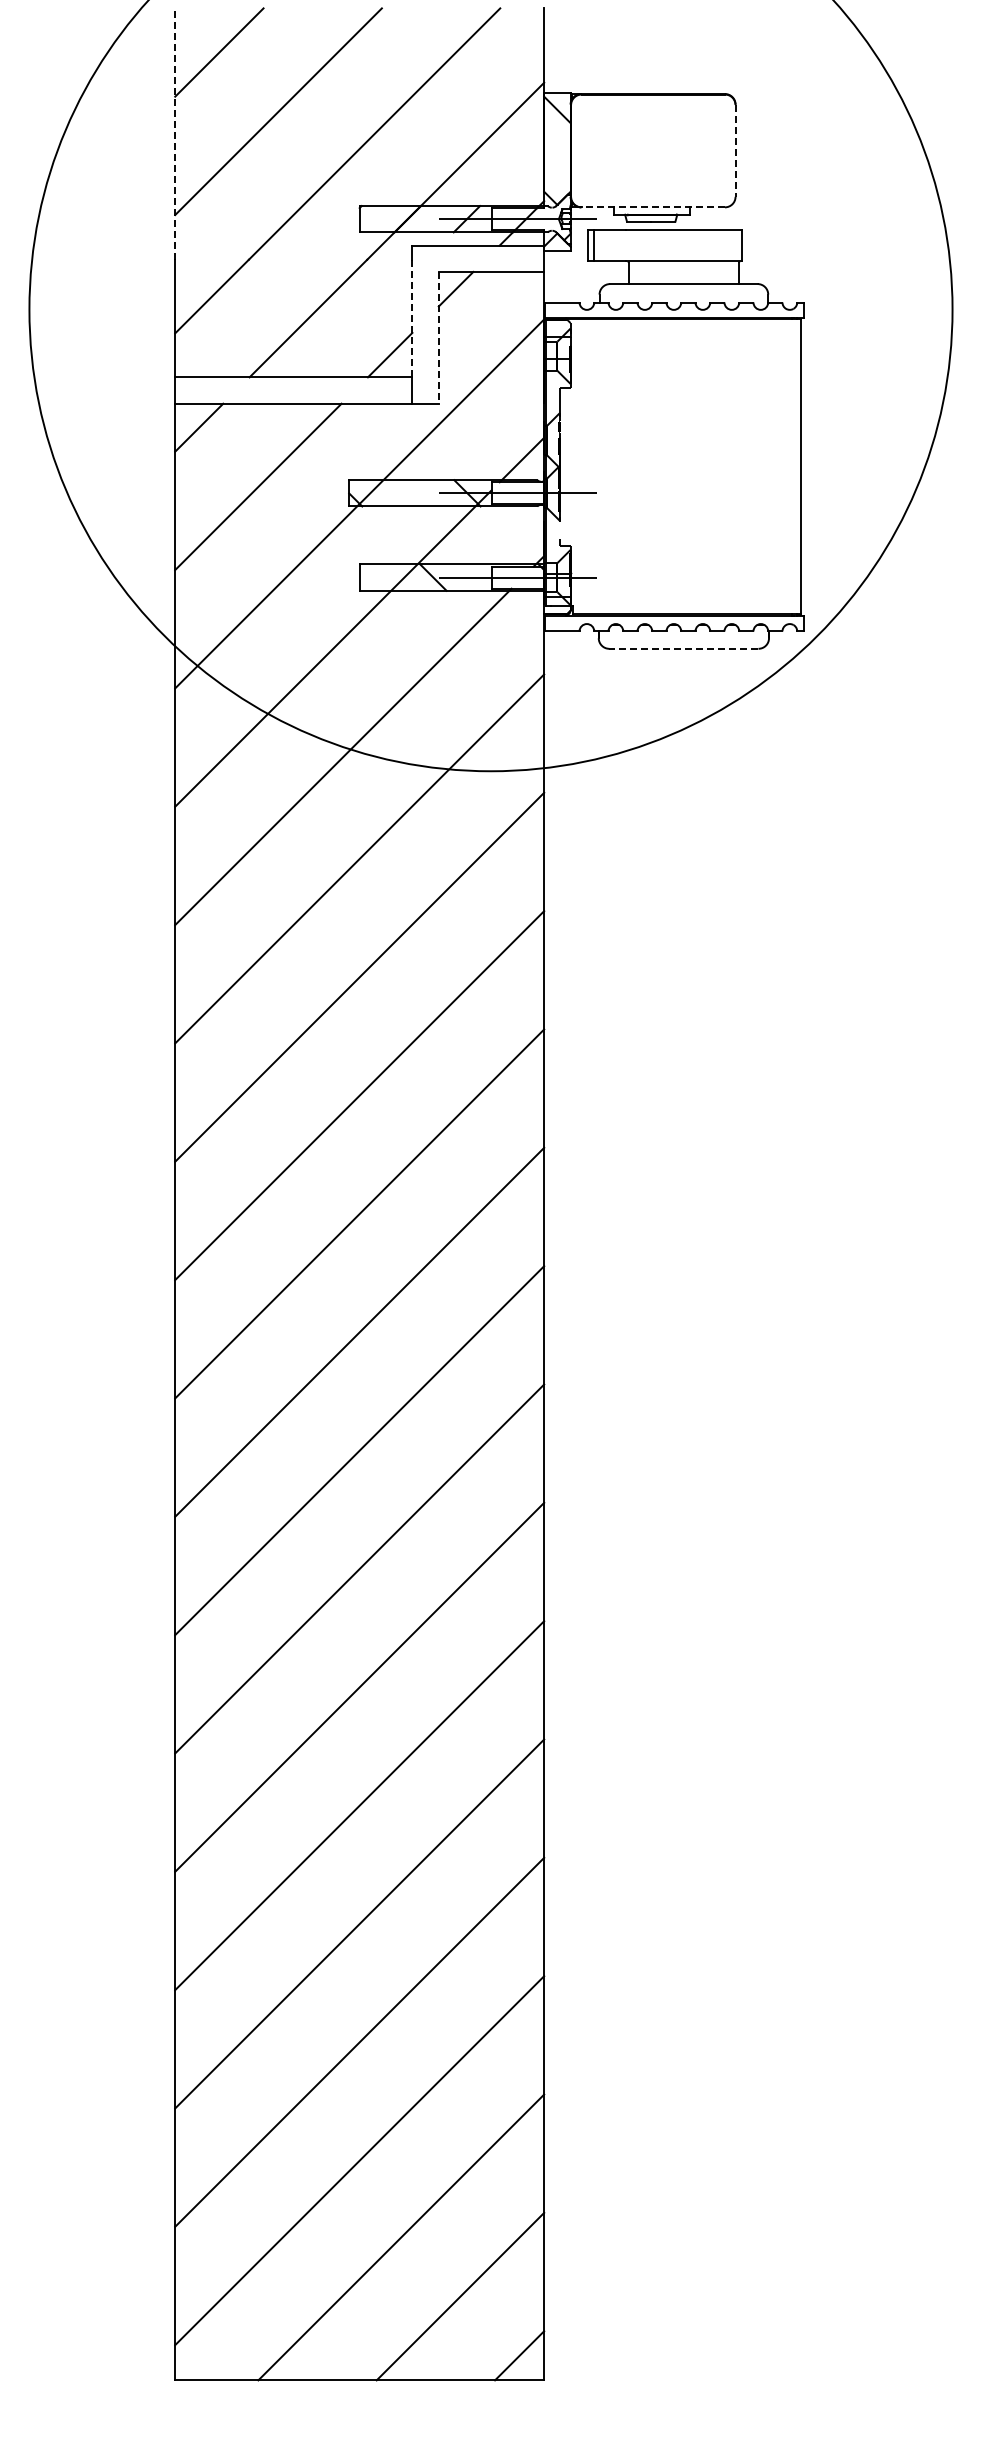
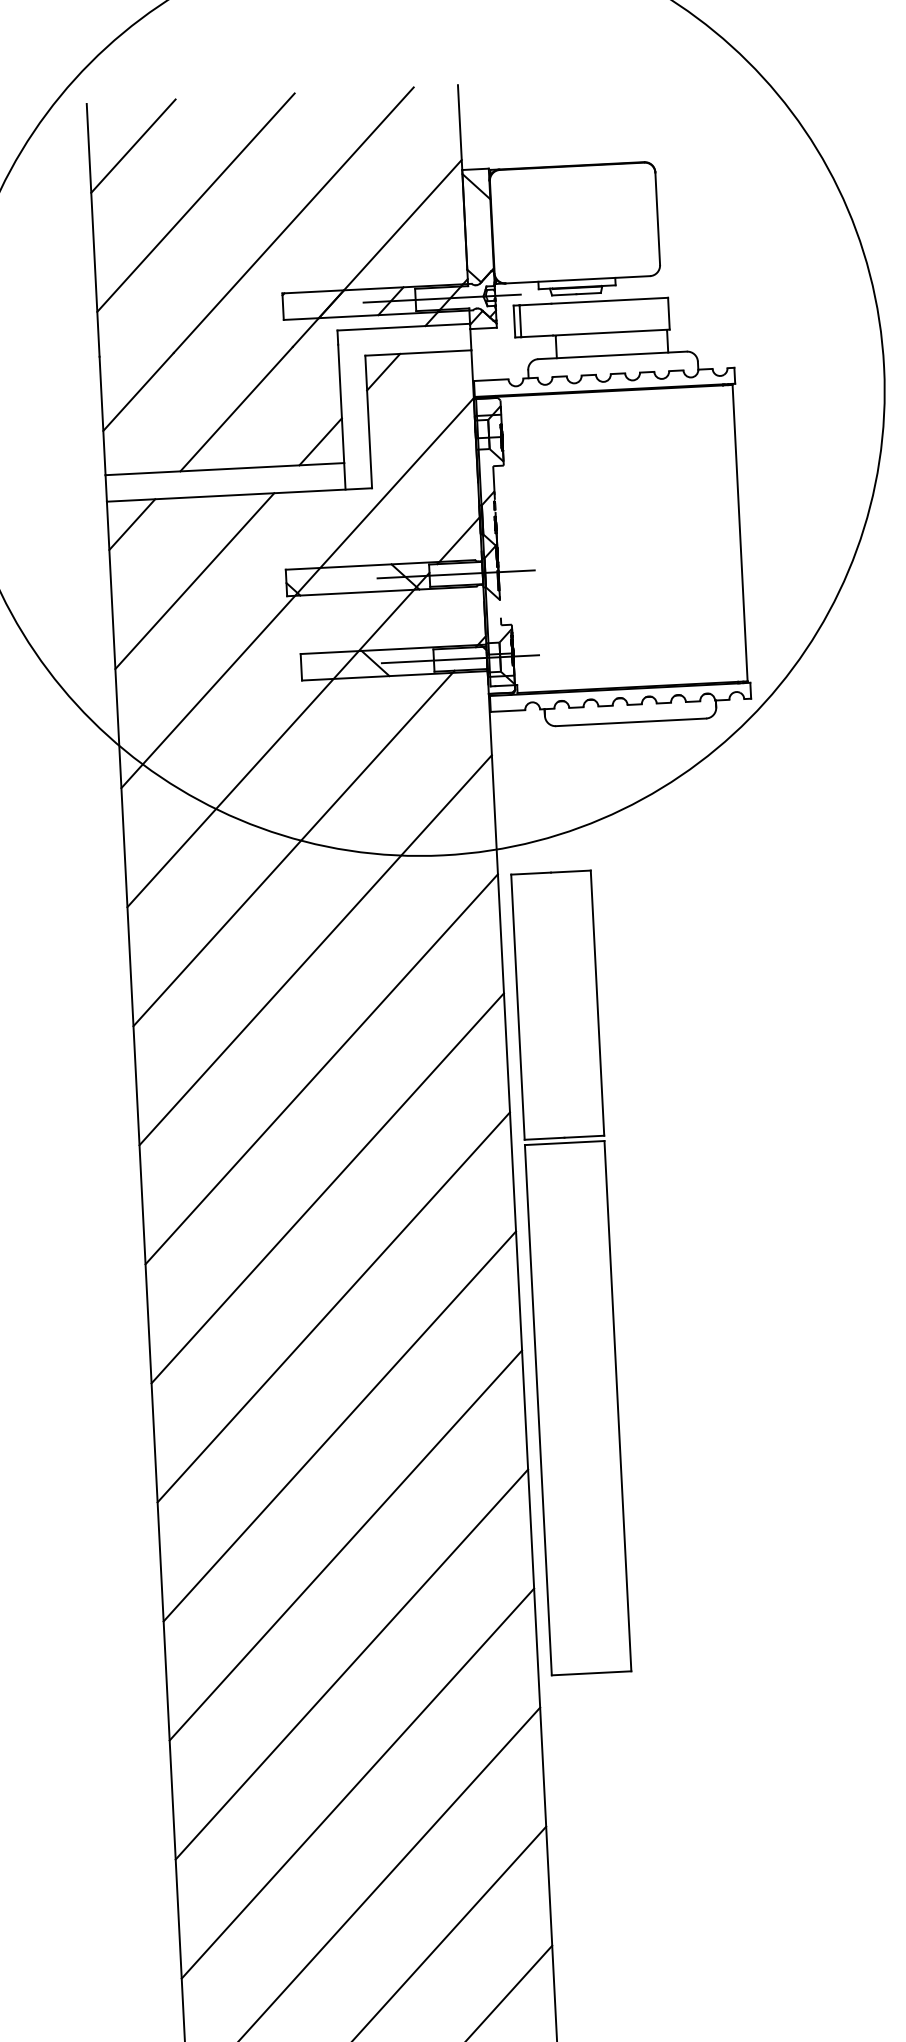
line: (175, 134) -> (93, 230), dashed -> solid
line: (735, 150) -> (657, 218), dashed -> solid
line: (653, 207) -> (578, 279), dashed -> solid
line: (412, 318) -> (341, 403), dashed -> solid
line: (438, 337) -> (368, 421), dashed -> solid
line: (683, 648) -> (630, 722), dashed -> solid
part: (596, 1191) -> (570, 1272), added

